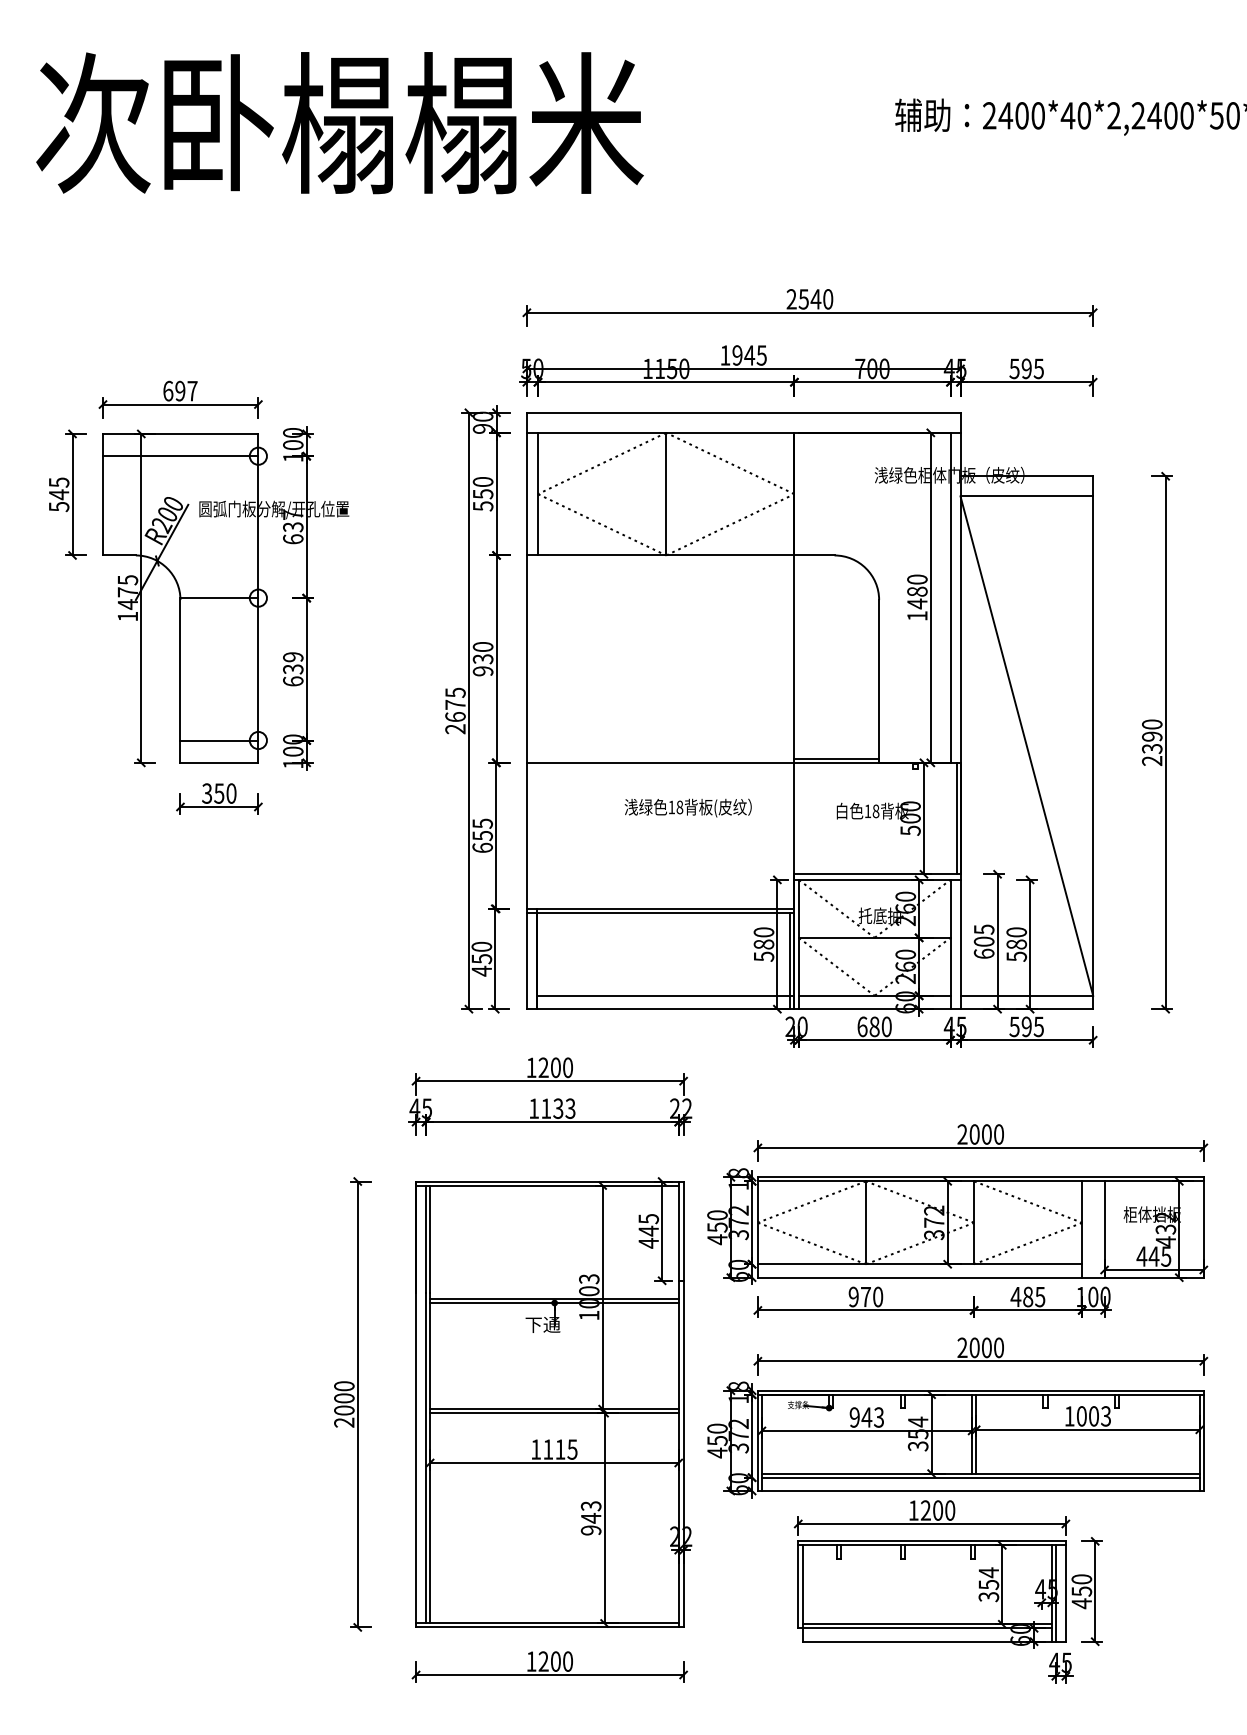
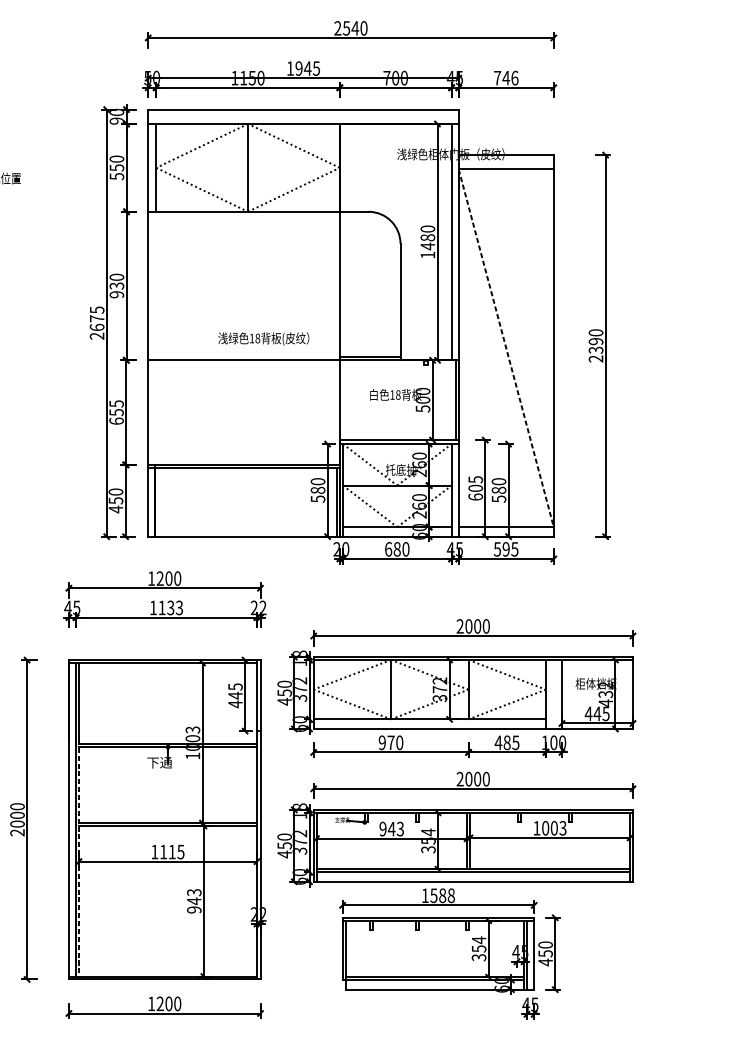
text: (1026, 368) -> (506, 77), 595 -> 746
line: (1026, 746) -> (506, 348), solid -> dashed
text: (687, 807) -> (263, 338), moved
line: (665, 995) -> (247, 526), removed
line: (430, 1458) -> (79, 858), solid -> dashed
text: (937, 1510) -> (442, 895), 1200 -> 1588

